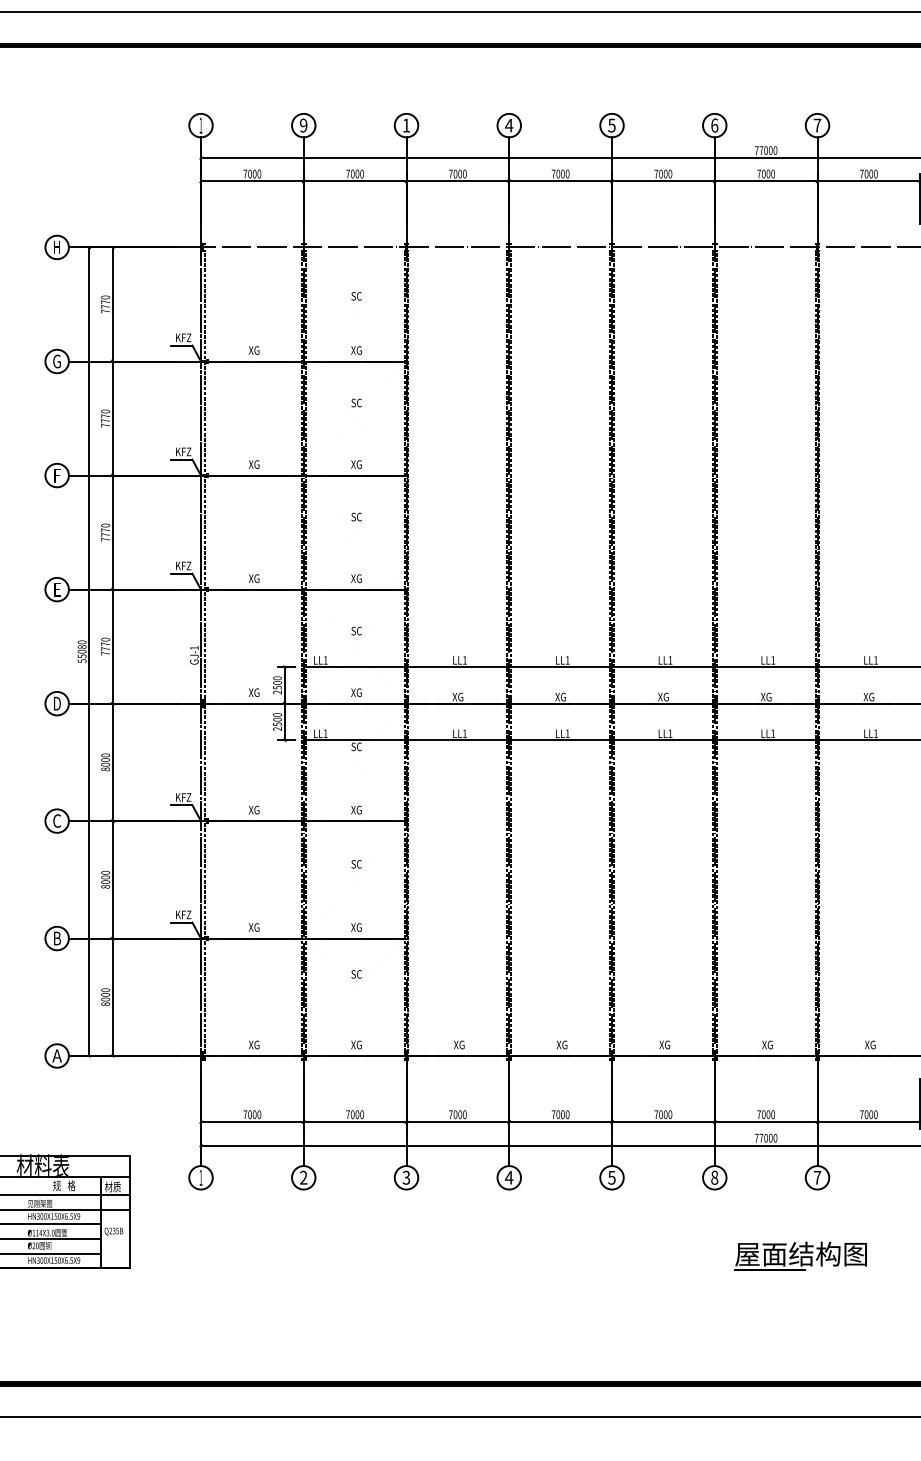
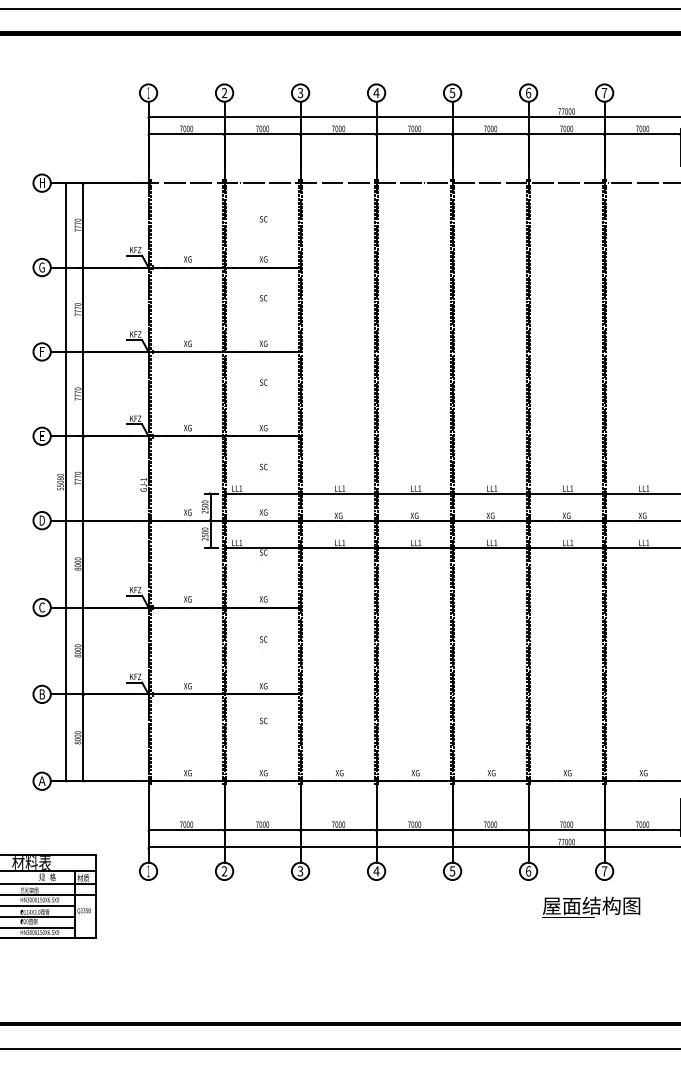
text: (406, 124) -> (300, 92), 1 -> 3
text: (303, 126) -> (224, 93), 9 -> 2
text: (714, 1177) -> (528, 871), 8 -> 6
text: (801, 1255) -> (591, 906), moved

